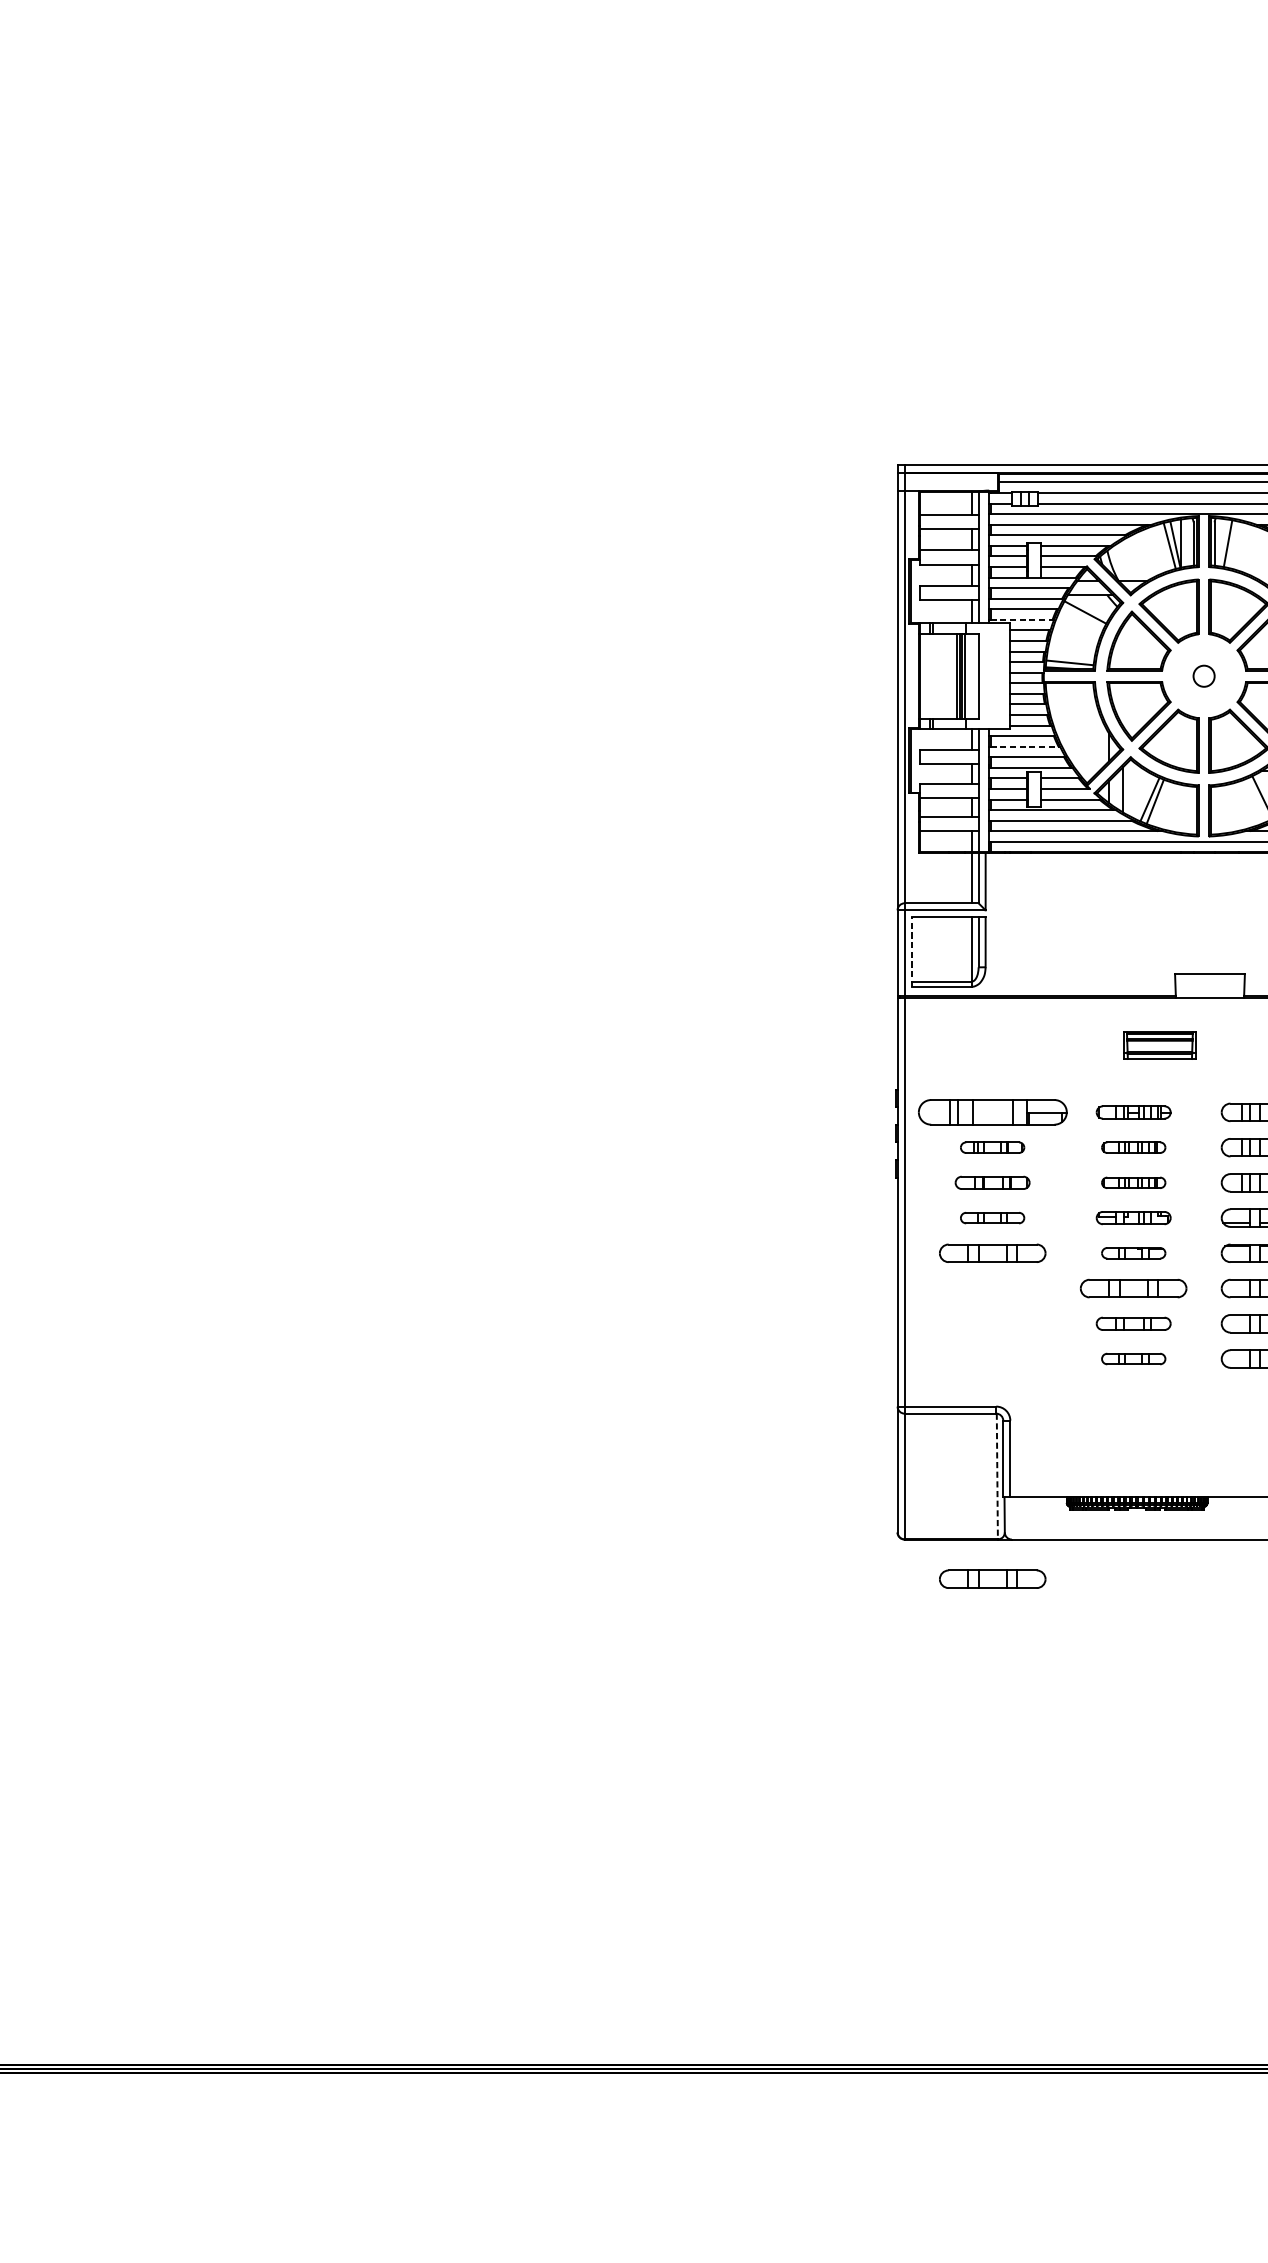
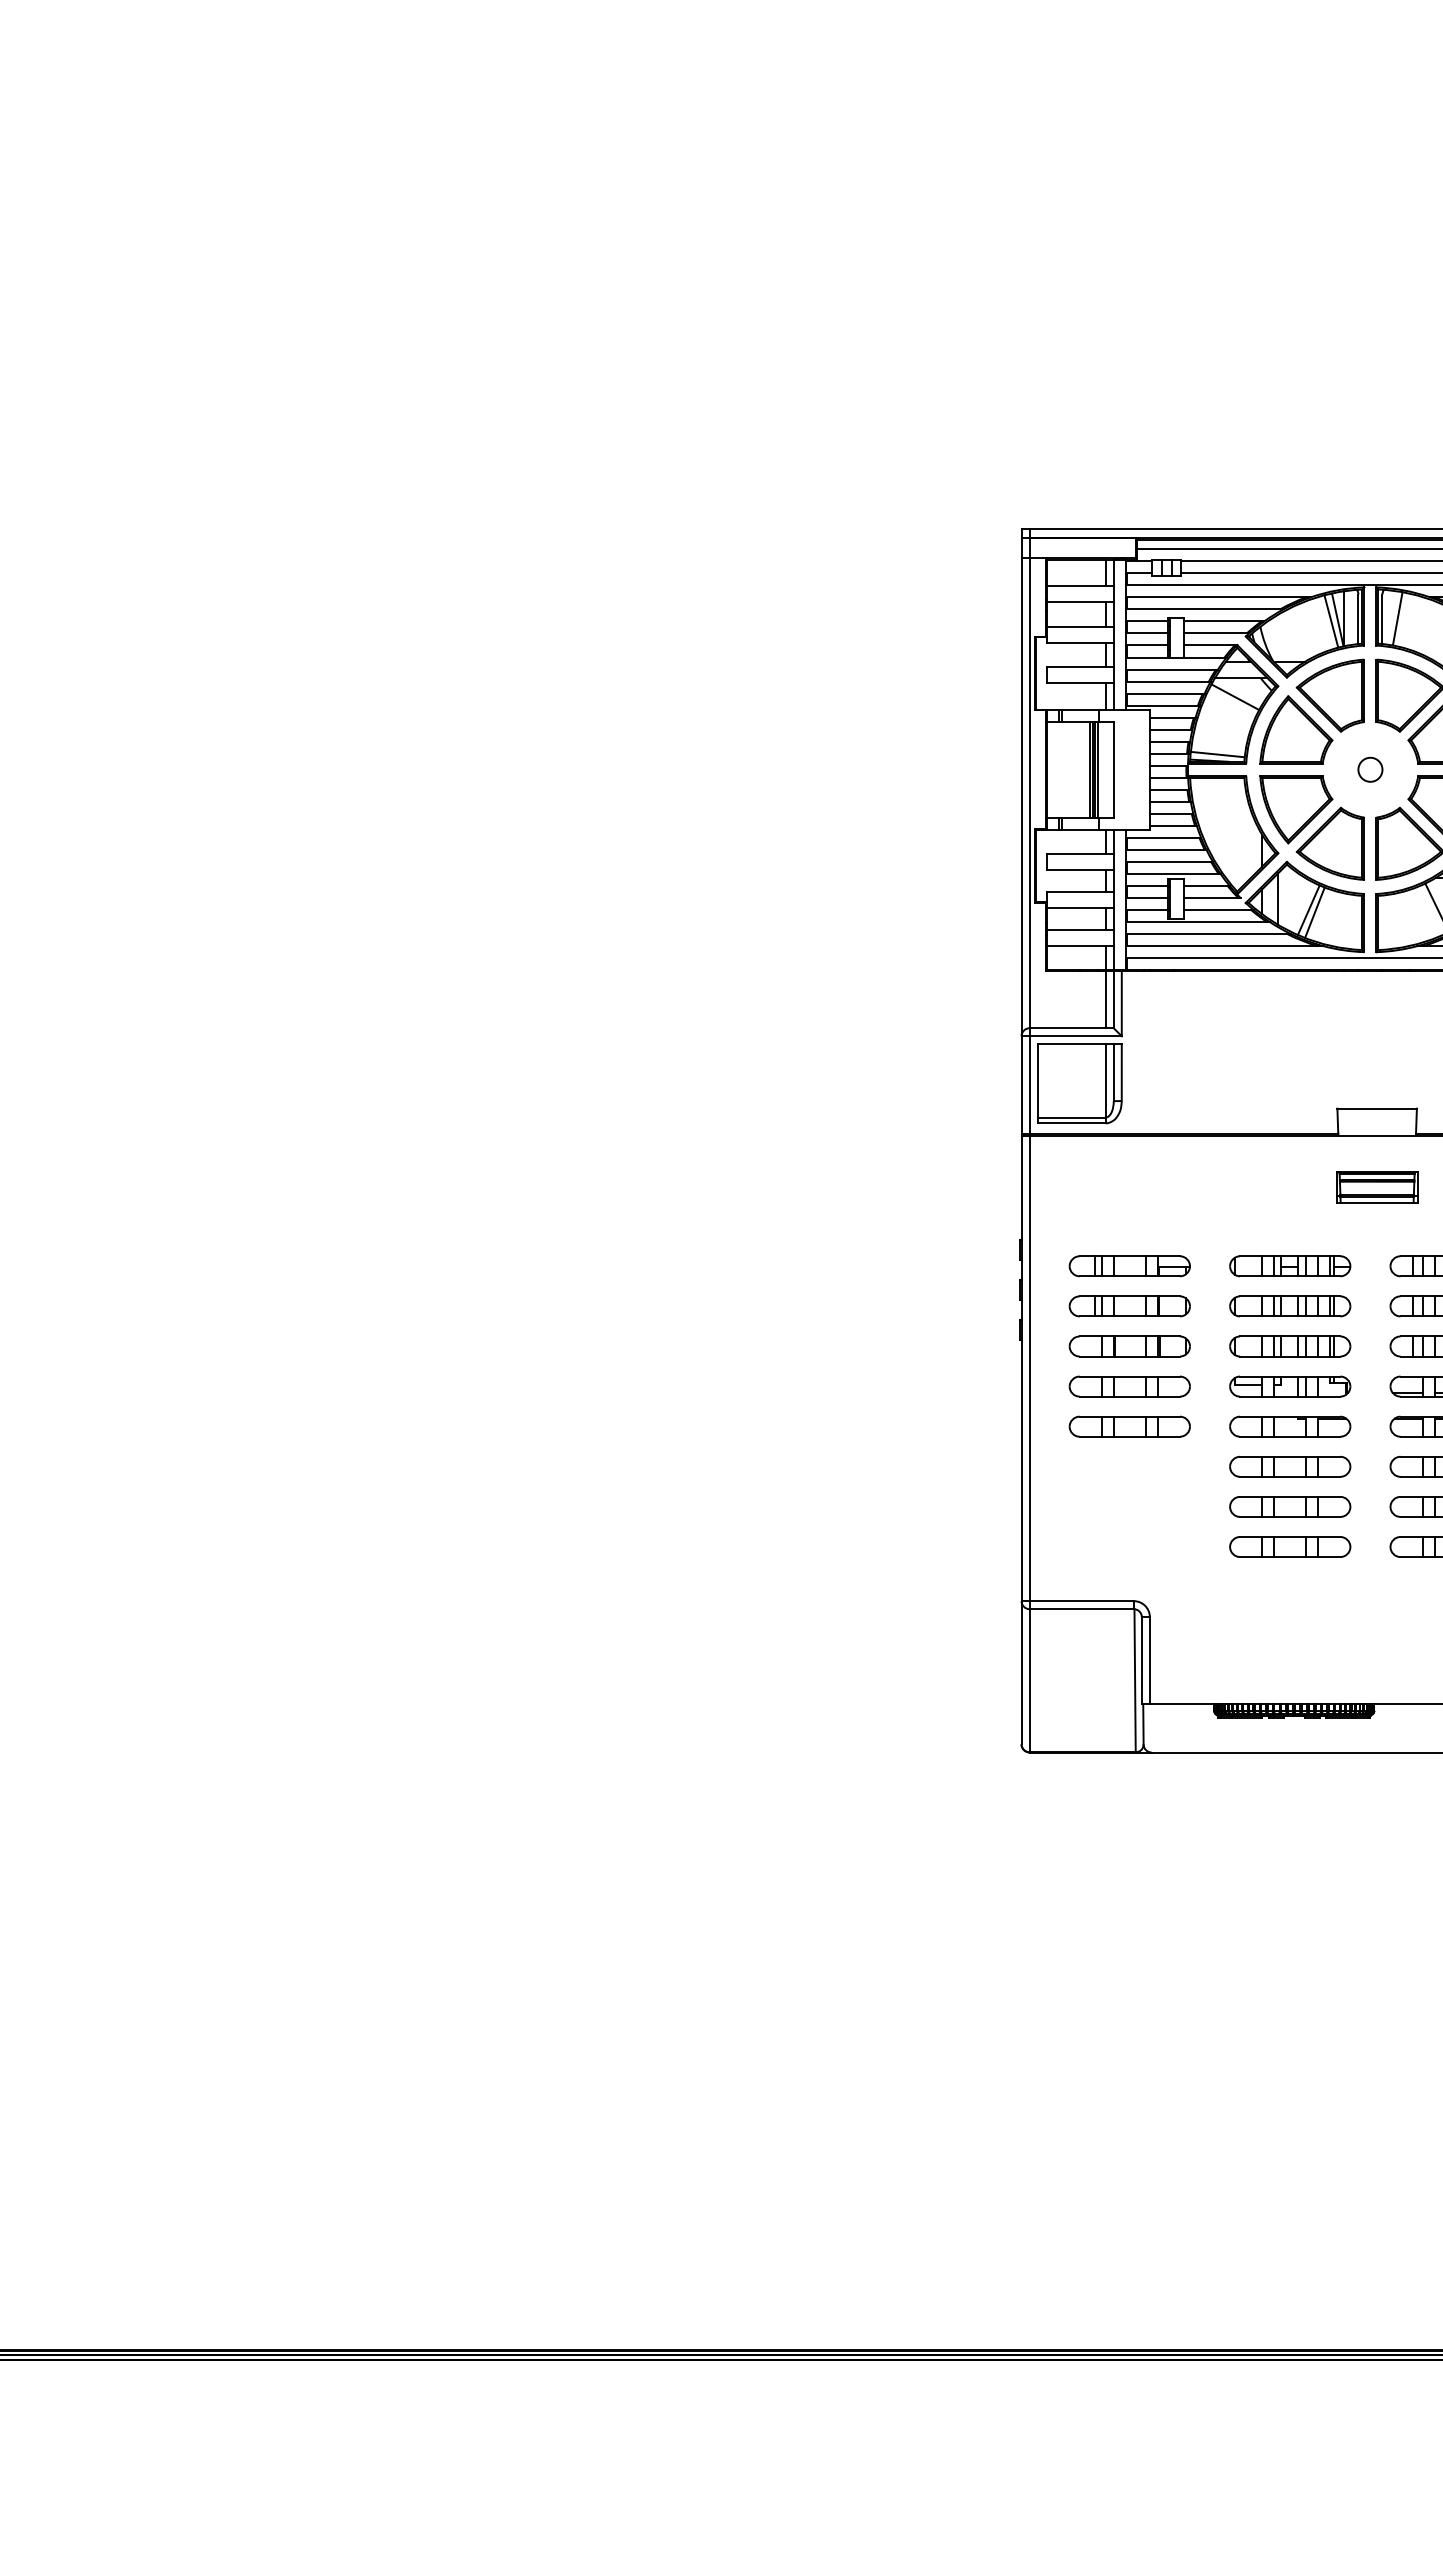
line: (1022, 619) -> (1163, 705), dashed -> solid
line: (1024, 747) -> (1166, 850), dashed -> solid
line: (911, 951) -> (1037, 1083), dashed -> solid
part: (1160, 1045) -> (1377, 1187), moved
part: (992, 1112) -> (1129, 1266), size x0.71
part: (1133, 1112) -> (1290, 1266), size x1.43
part: (992, 1147) -> (1129, 1306), size x1.67
part: (1133, 1147) -> (1290, 1306), size x1.67
part: (992, 1182) -> (1129, 1346), size x1.43
part: (1133, 1182) -> (1290, 1346), size x1.67
part: (992, 1218) -> (1129, 1386), size x1.67
part: (1133, 1218) -> (1290, 1386), size x1.43
part: (1133, 1253) -> (1290, 1426), size x1.67
part: (1133, 1323) -> (1290, 1506), size x1.43
part: (1133, 1358) -> (1290, 1546), size x1.67
line: (997, 1476) -> (1135, 1680), dashed -> solid
part: (992, 1579) -> (1129, 1797), removed

